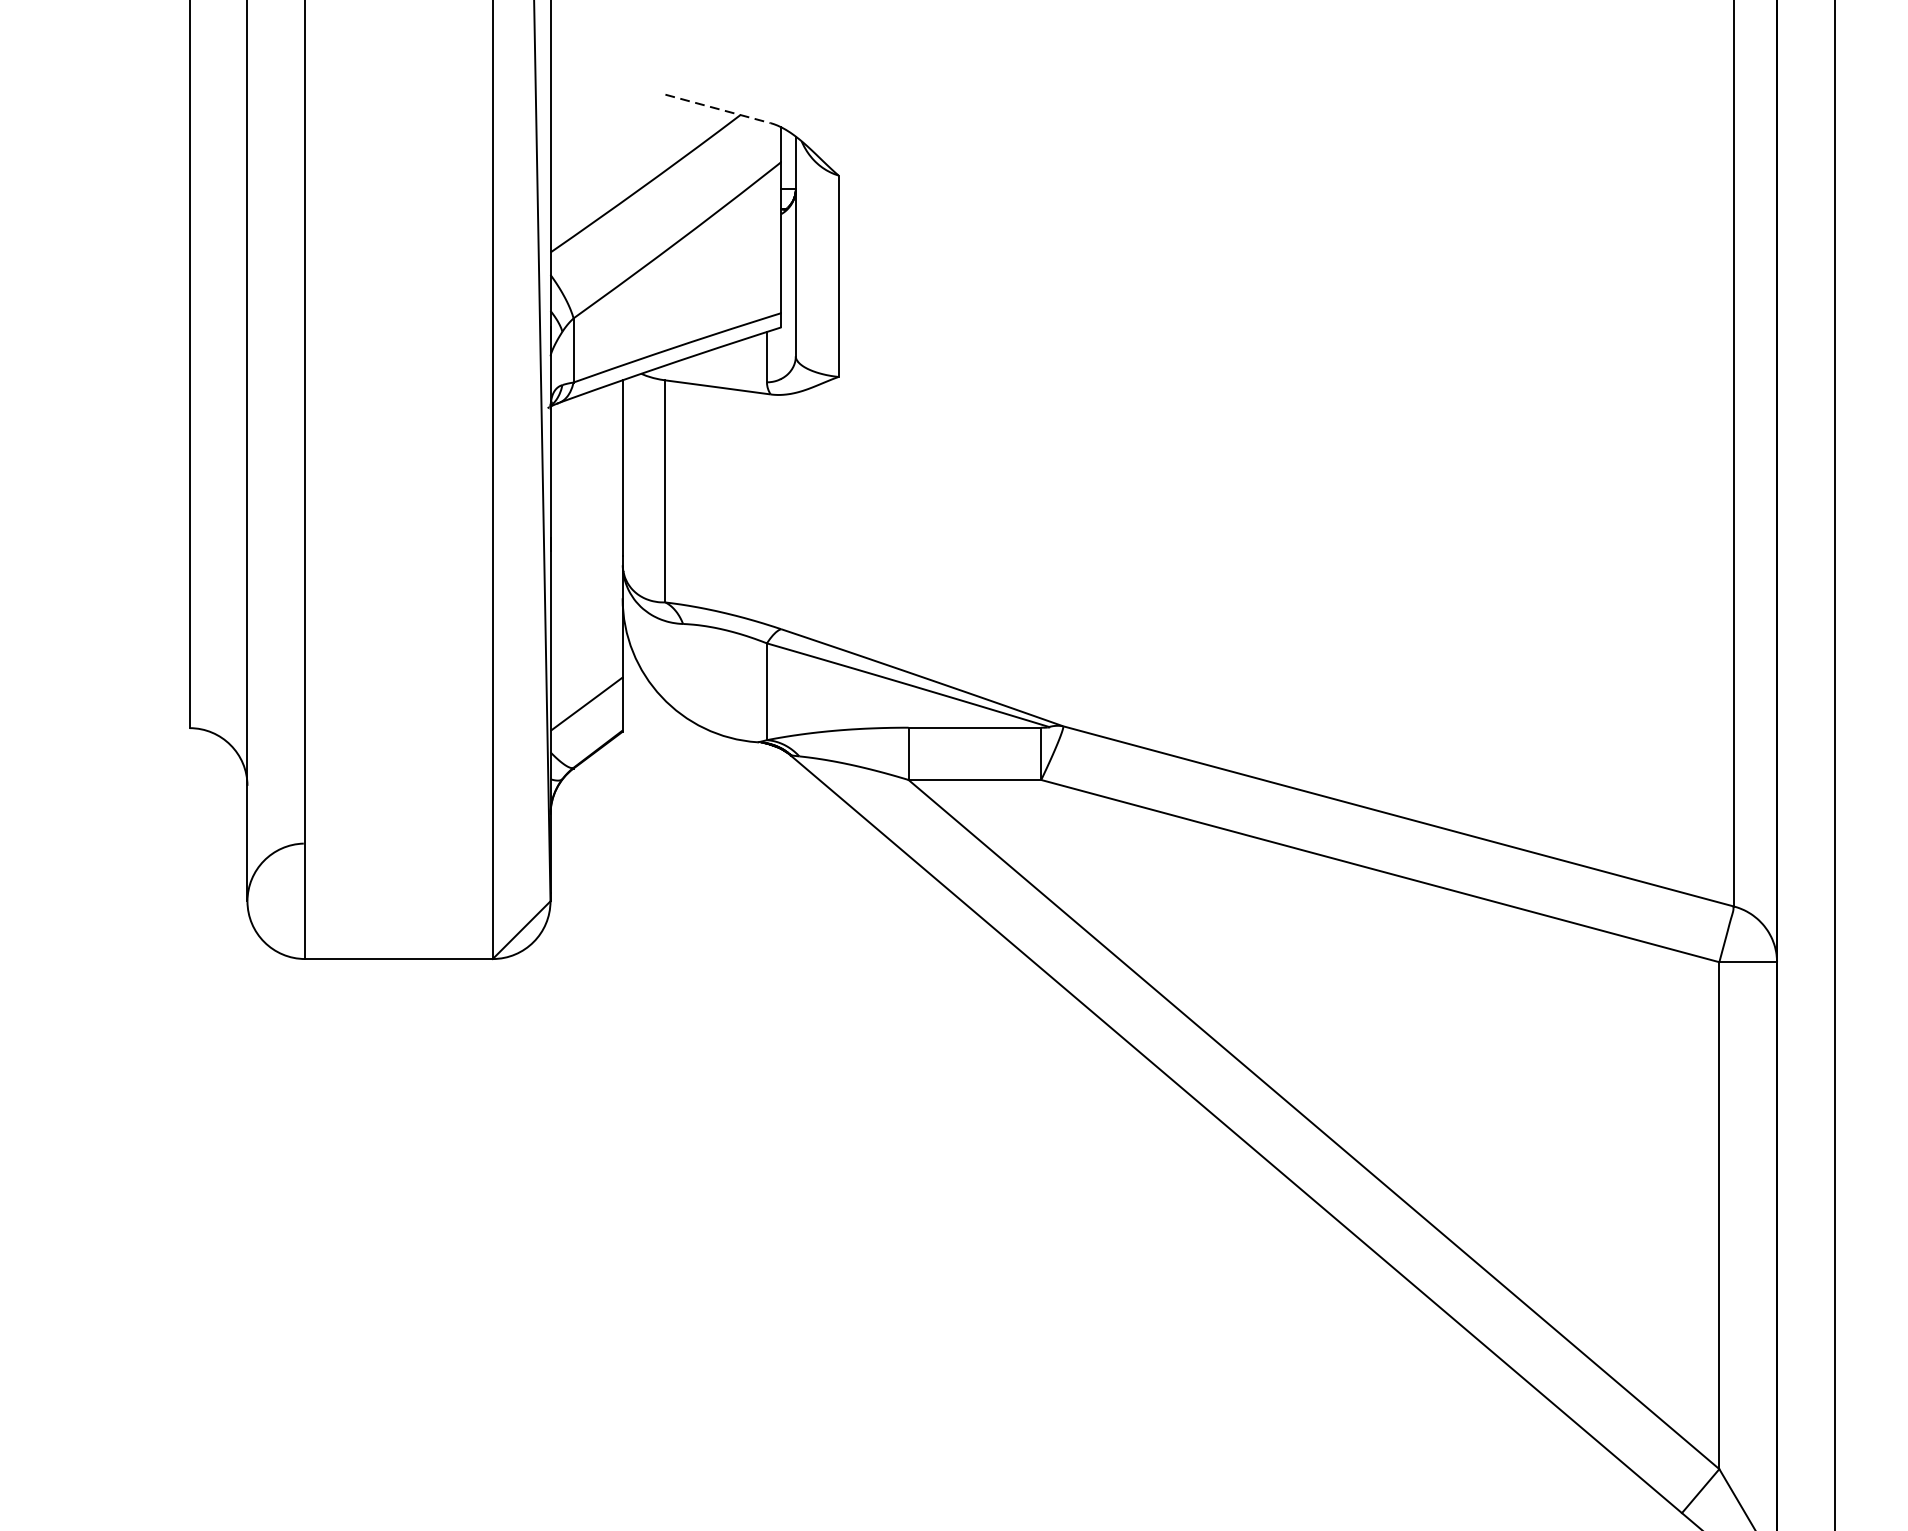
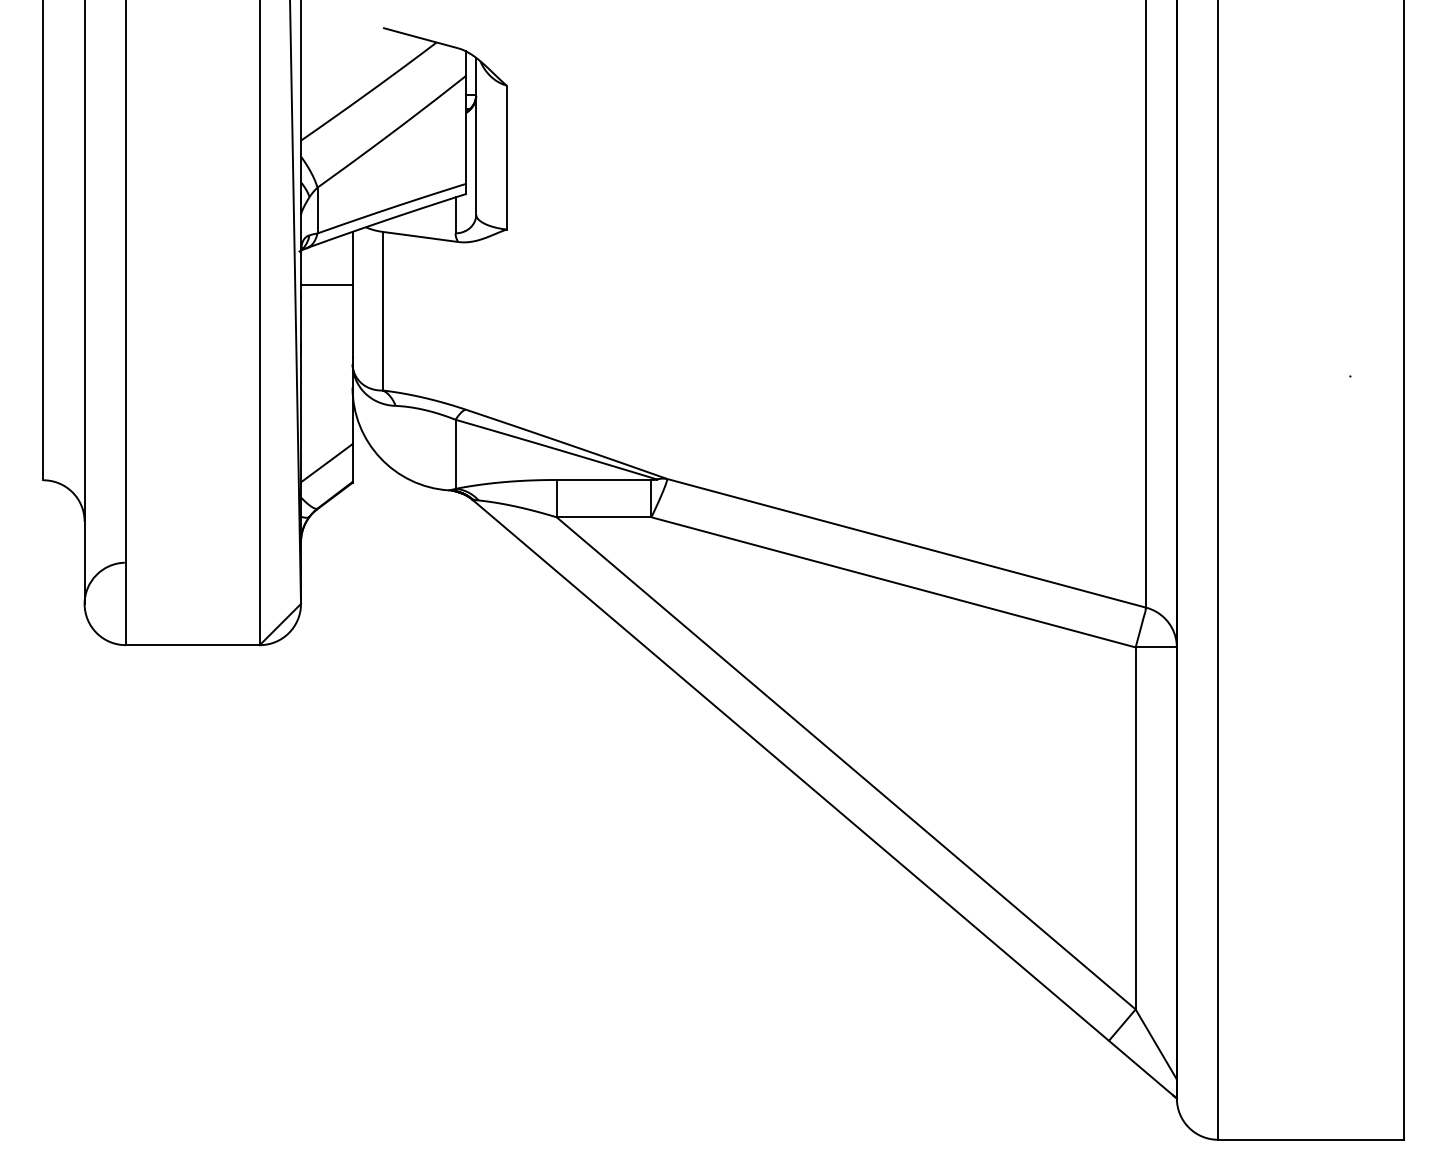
line: (716, 108) -> (419, 37), dashed -> solid
line: (586, 455) -> (326, 285), added

